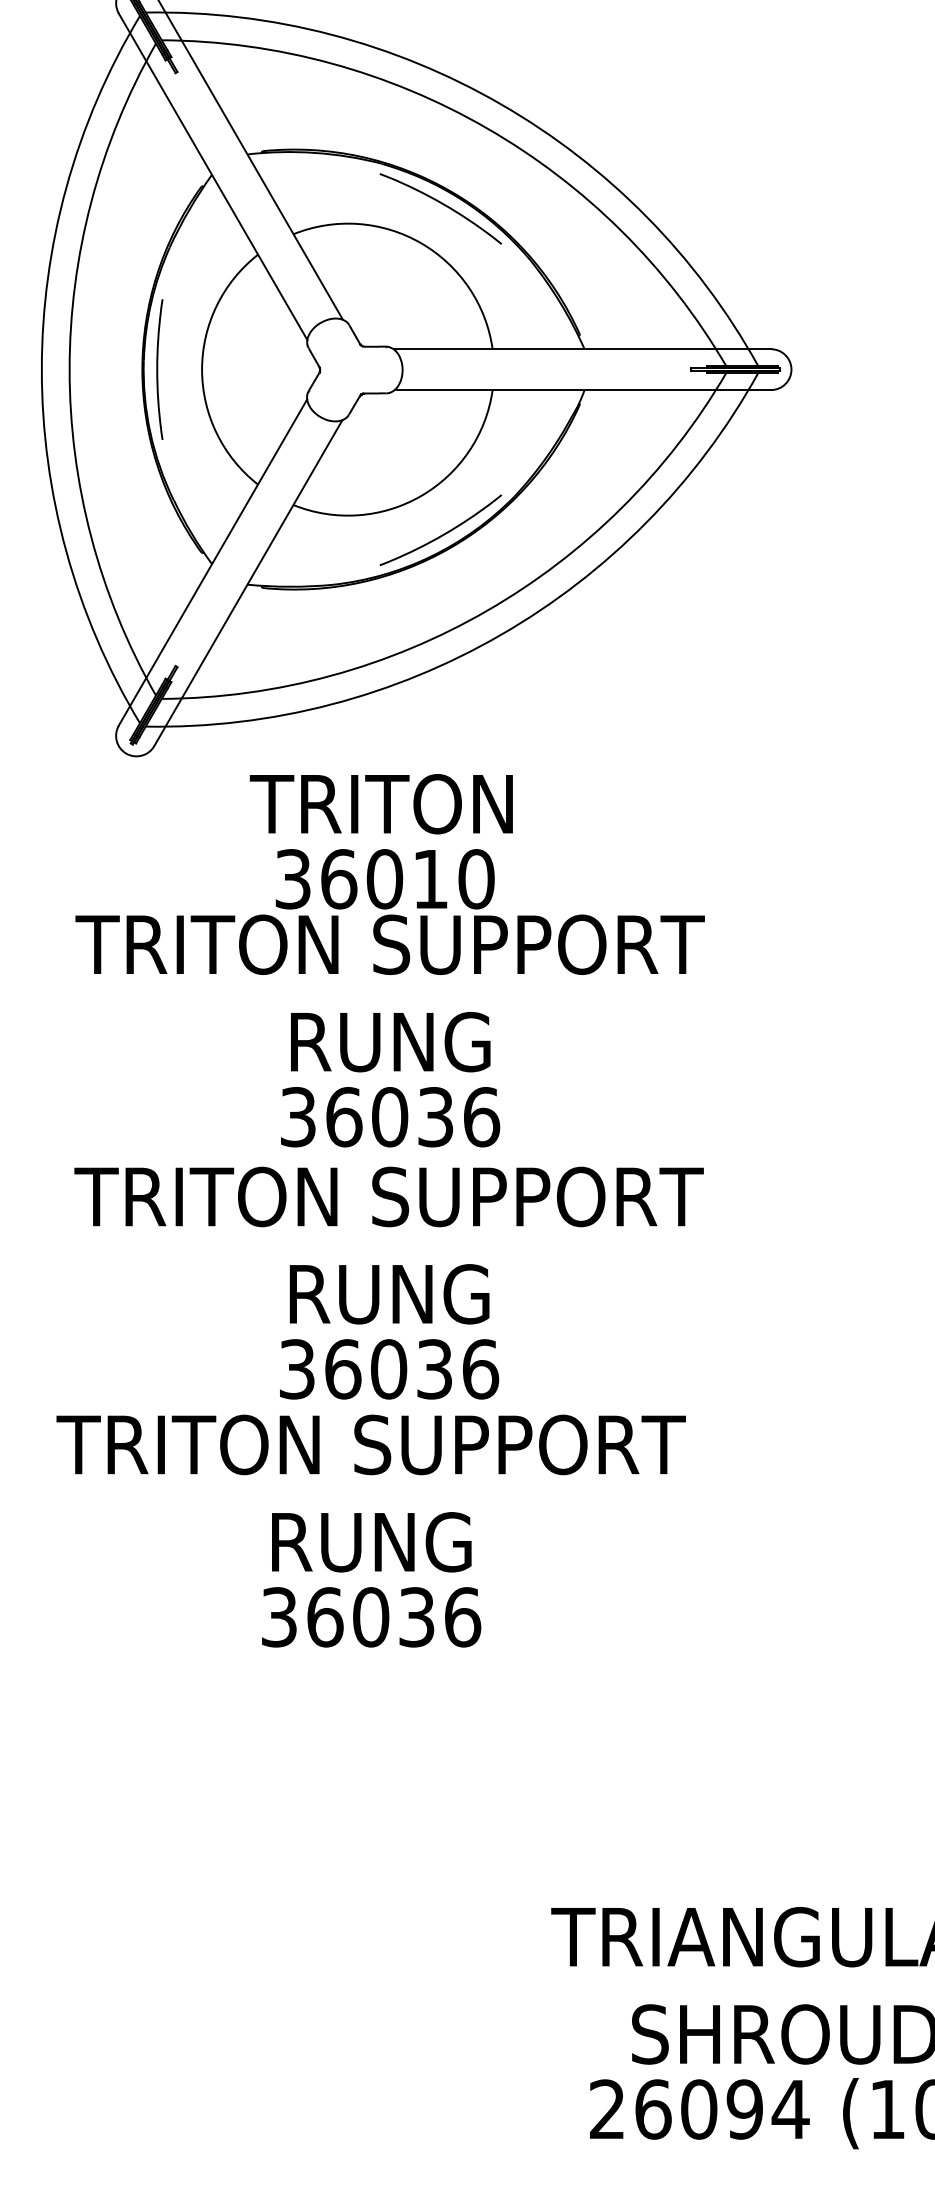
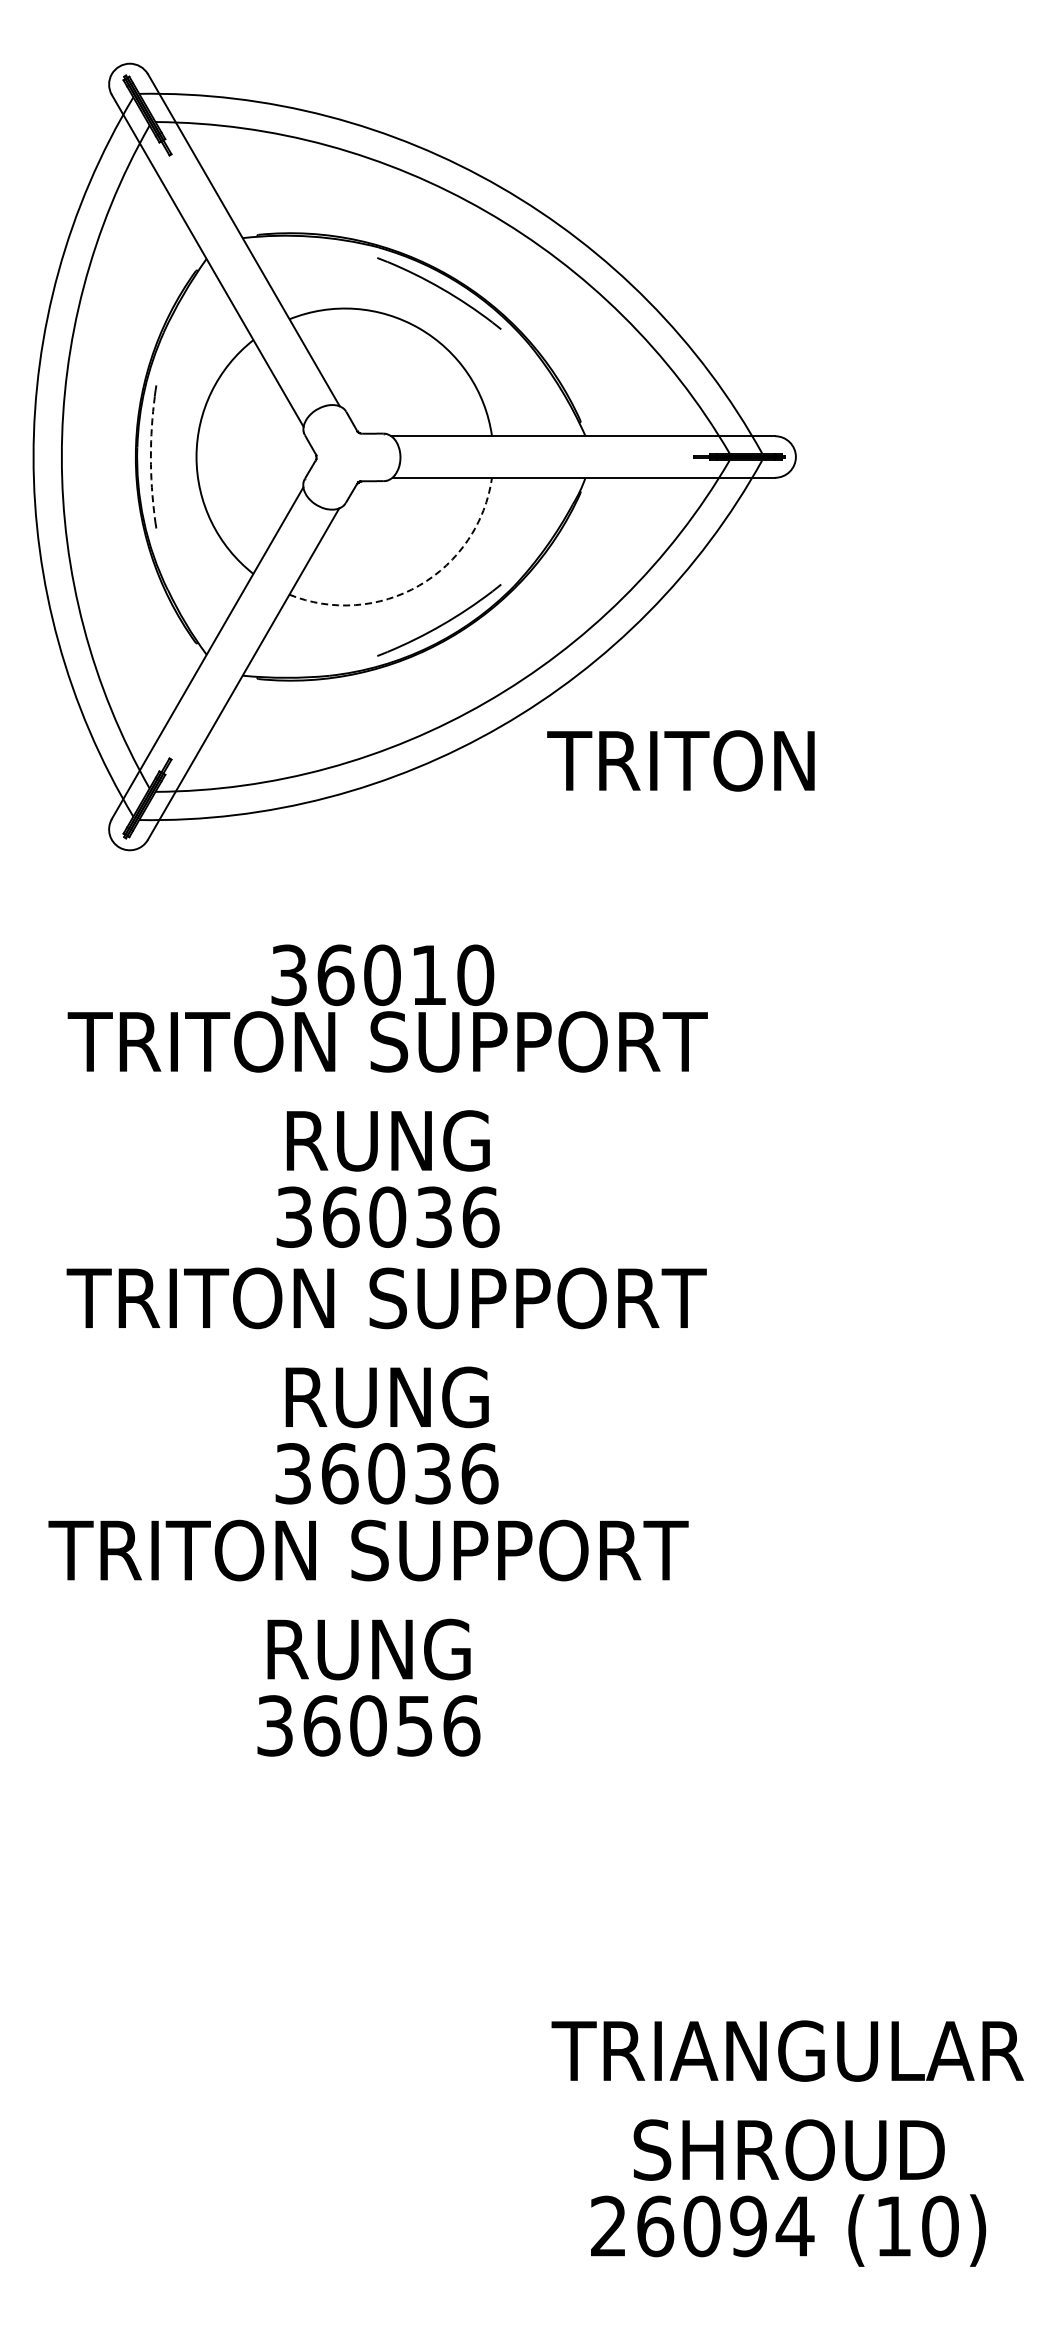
arc: (156, 370) -> (150, 457), solid -> dashed
arc: (421, 495) -> (419, 585), solid -> dashed
text: (381, 803) -> (680, 760), moved
text: (416, 1616) -> (414, 1725), 36036 -> 36056

